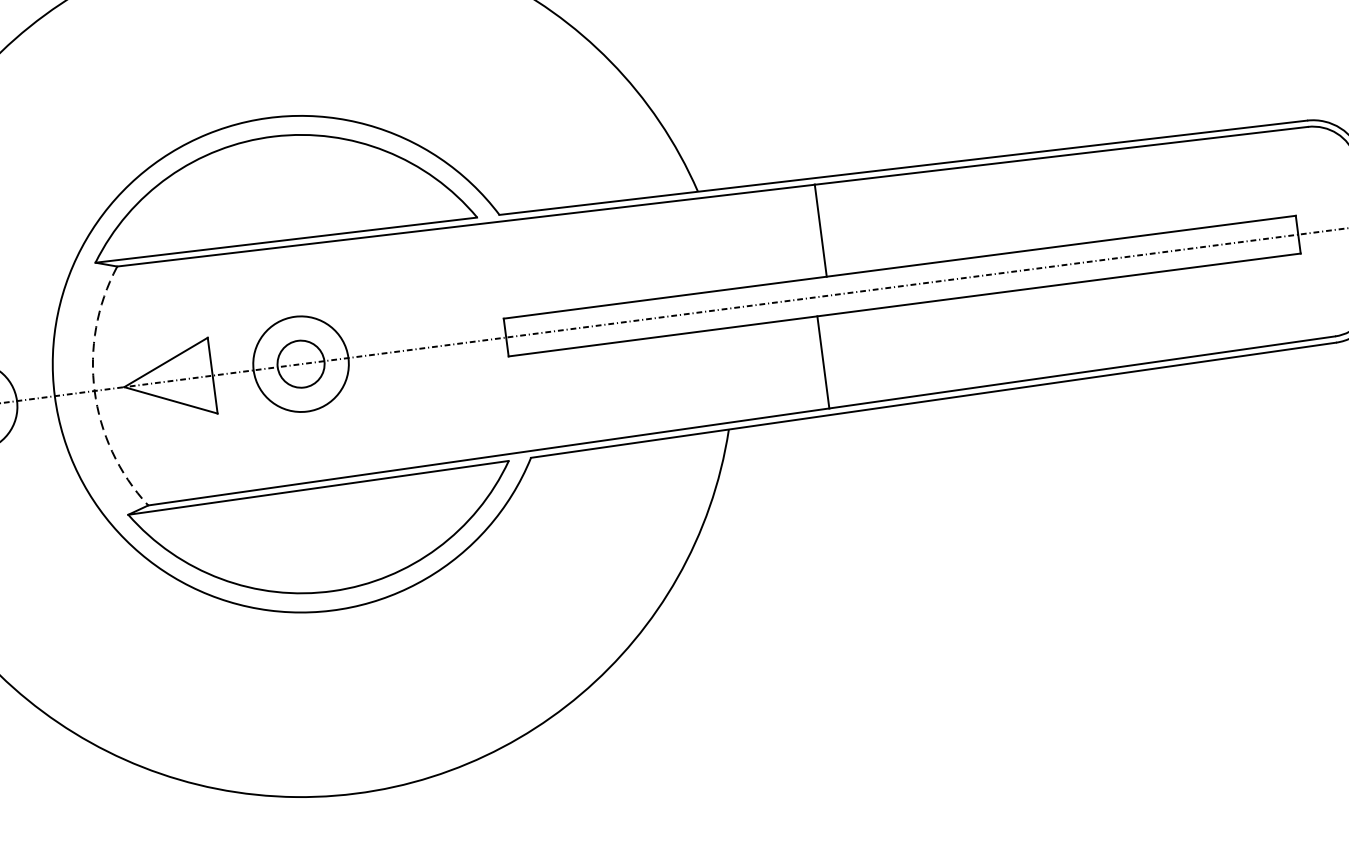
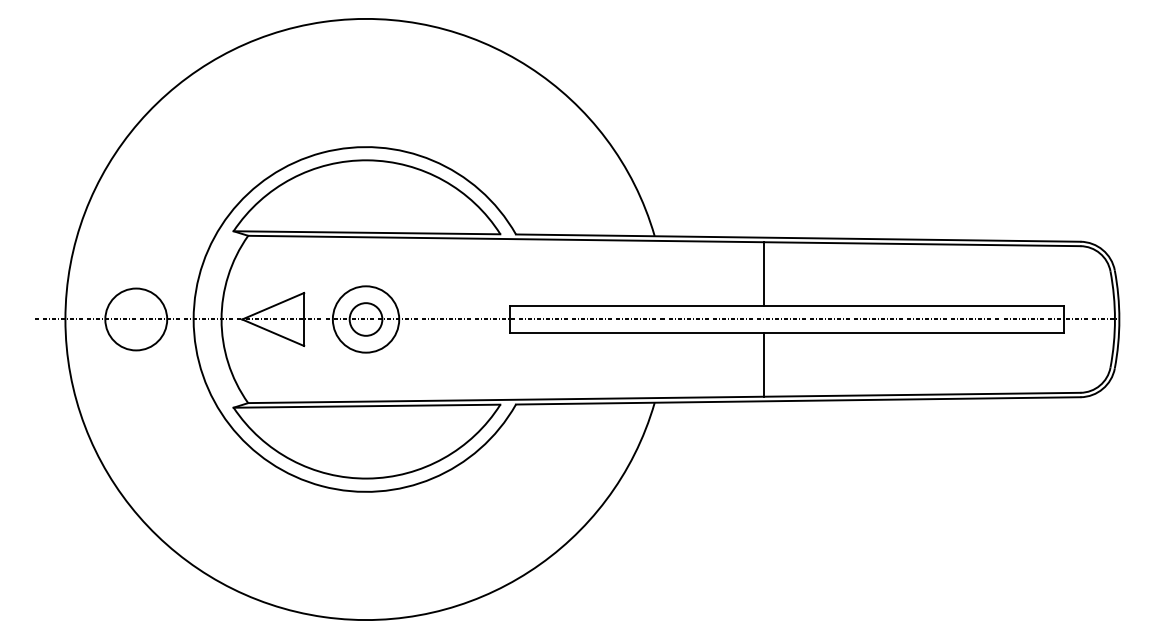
line: (820, 229) -> (763, 273), moved
line: (822, 361) -> (763, 364), moved
arc: (94, 391) -> (221, 319), dashed -> solid

